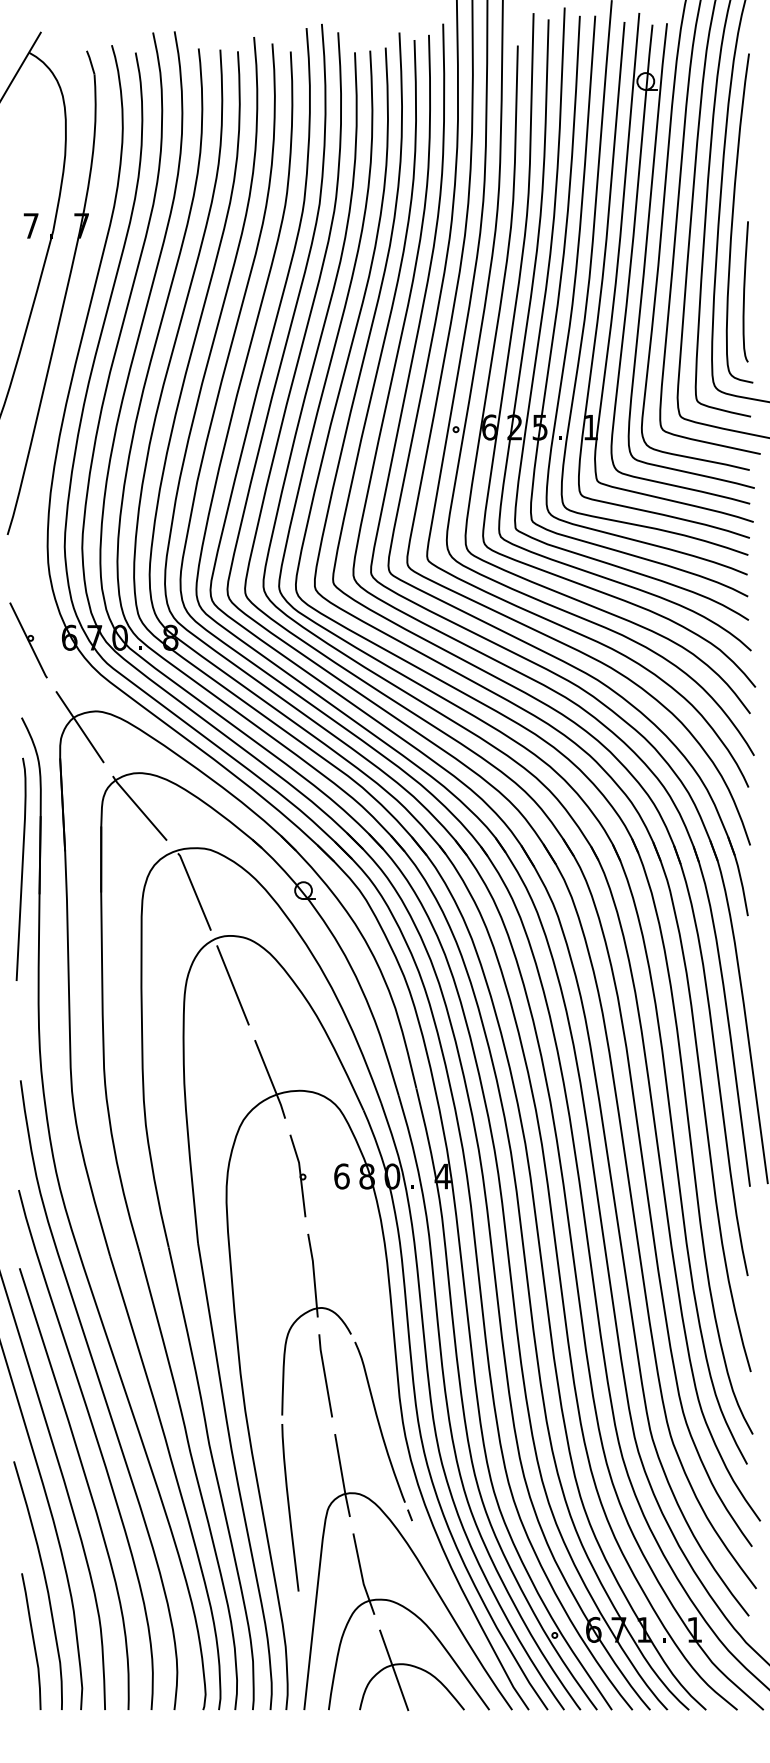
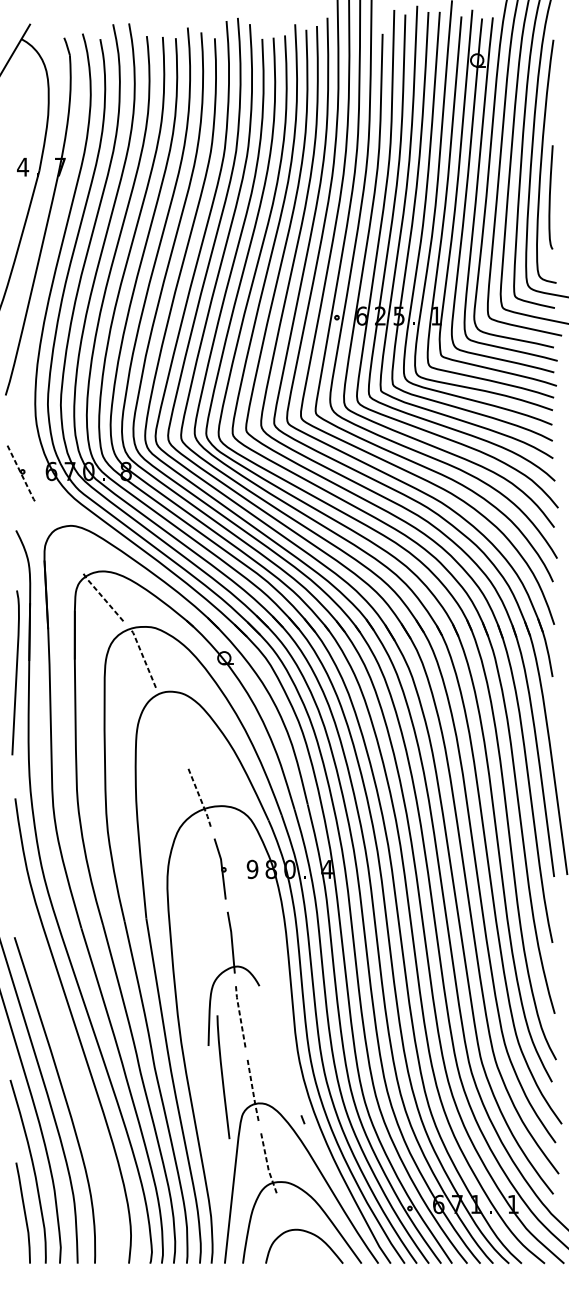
text: (30, 225) -> (22, 166), 7 -> 4
curve: (745, 290) -> (550, 196), moved
line: (28, 640) -> (21, 473), solid -> dashed
line: (79, 727) -> (58, 537), removed
line: (139, 808) -> (103, 597), solid -> dashed
curve: (21, 868) -> (15, 672), moved
line: (194, 890) -> (143, 658), solid -> dashed
line: (232, 985) -> (171, 728), removed
line: (270, 1079) -> (199, 797), solid -> dashed
text: (341, 1176) -> (252, 869), 6 -> 9
line: (325, 1375) -> (240, 1016), solid -> dashed
curve: (379, 1421) -> (280, 1050), removed
curve: (97, 1444) -> (72, 1067), removed
line: (342, 1475) -> (253, 1090), solid -> dashed
curve: (289, 1507) -> (222, 1077), moved
line: (361, 1575) -> (267, 1164), solid -> dashed
line: (394, 1670) -> (291, 1234), removed

